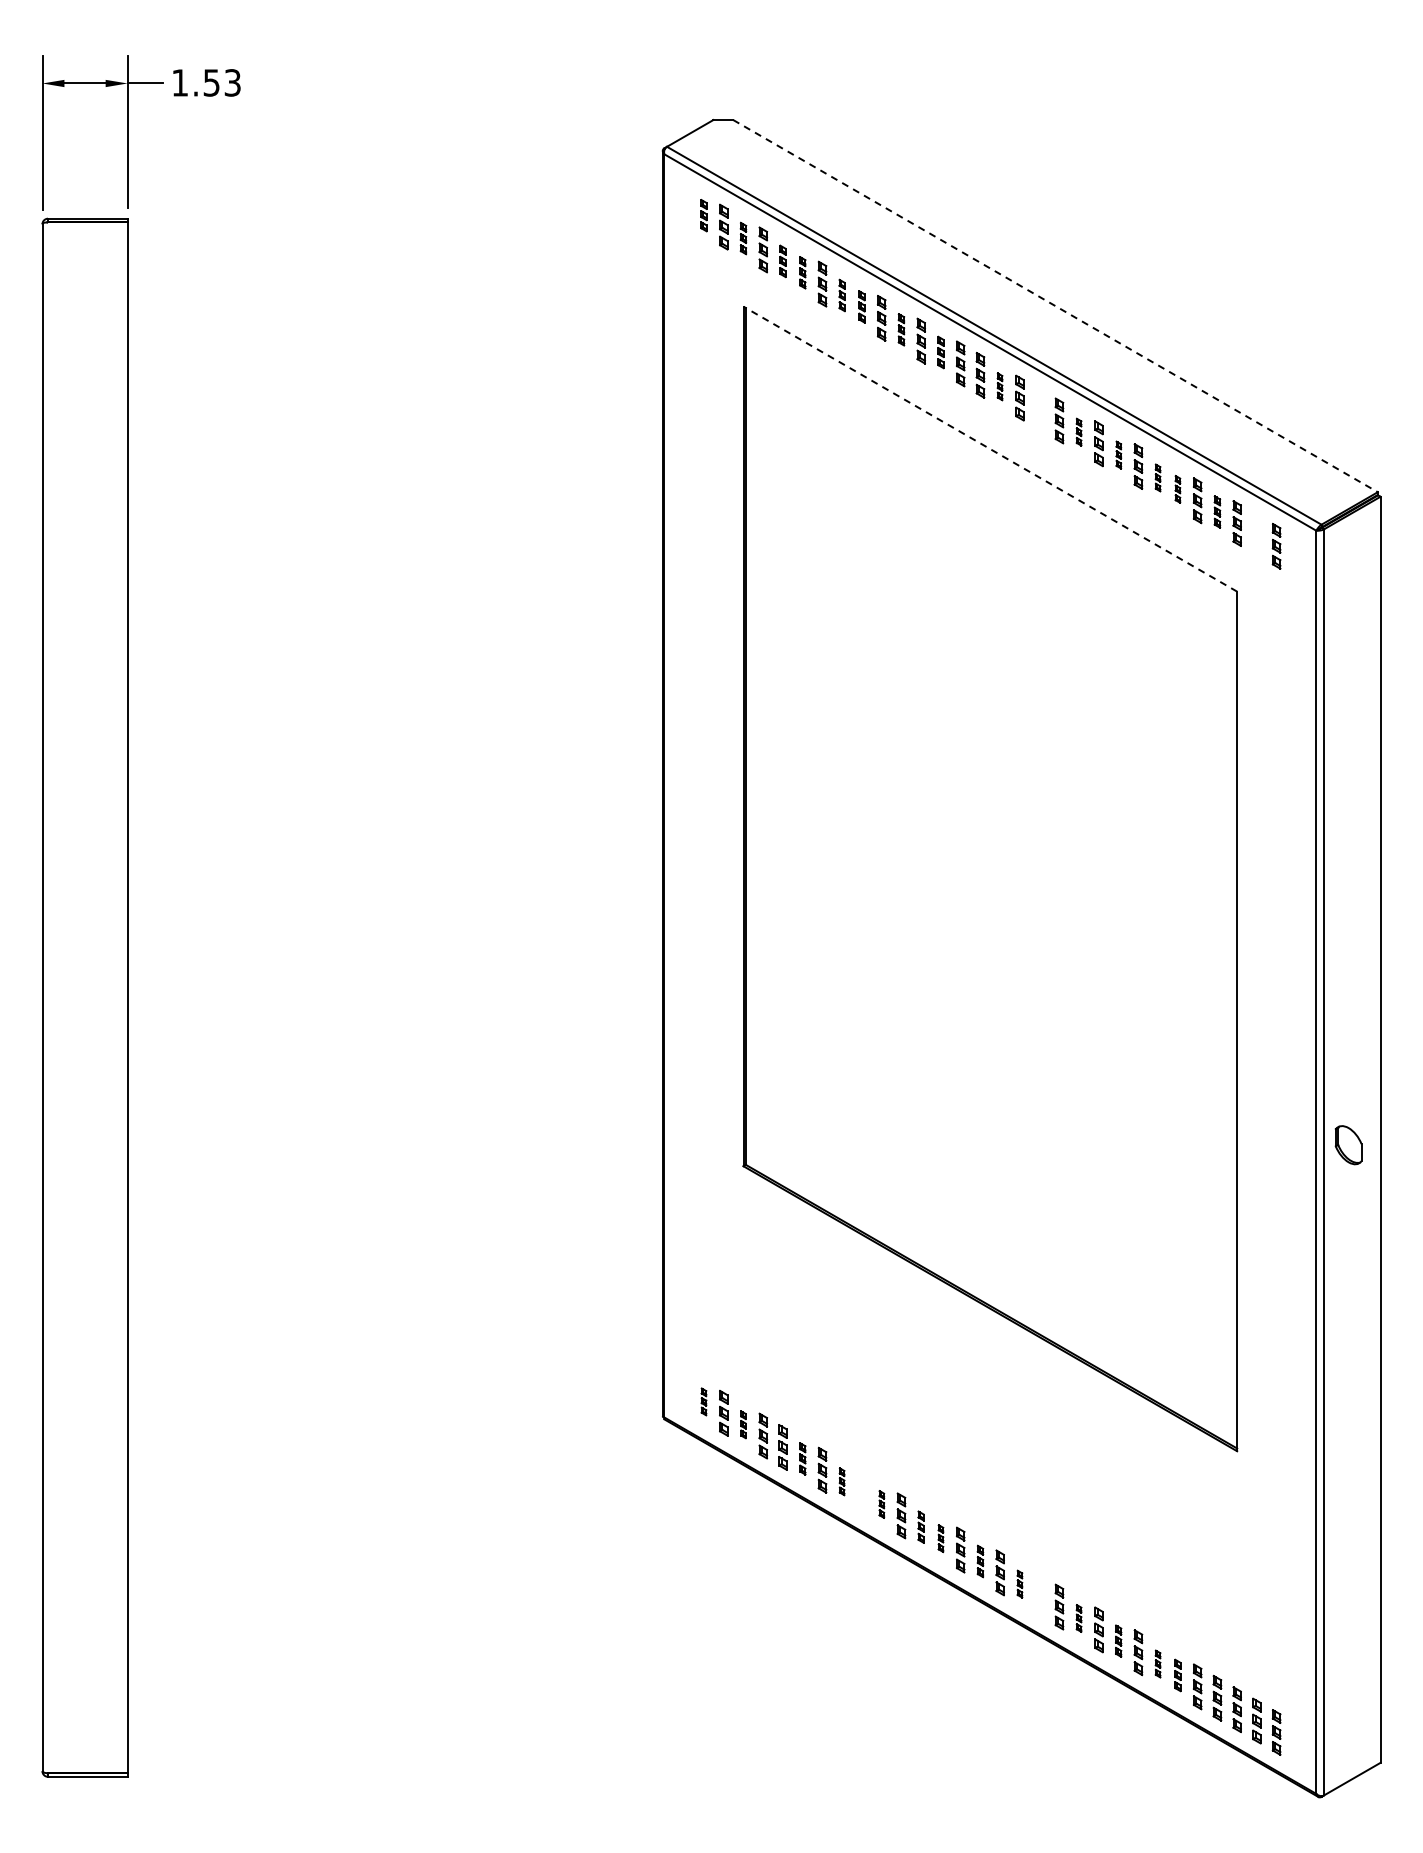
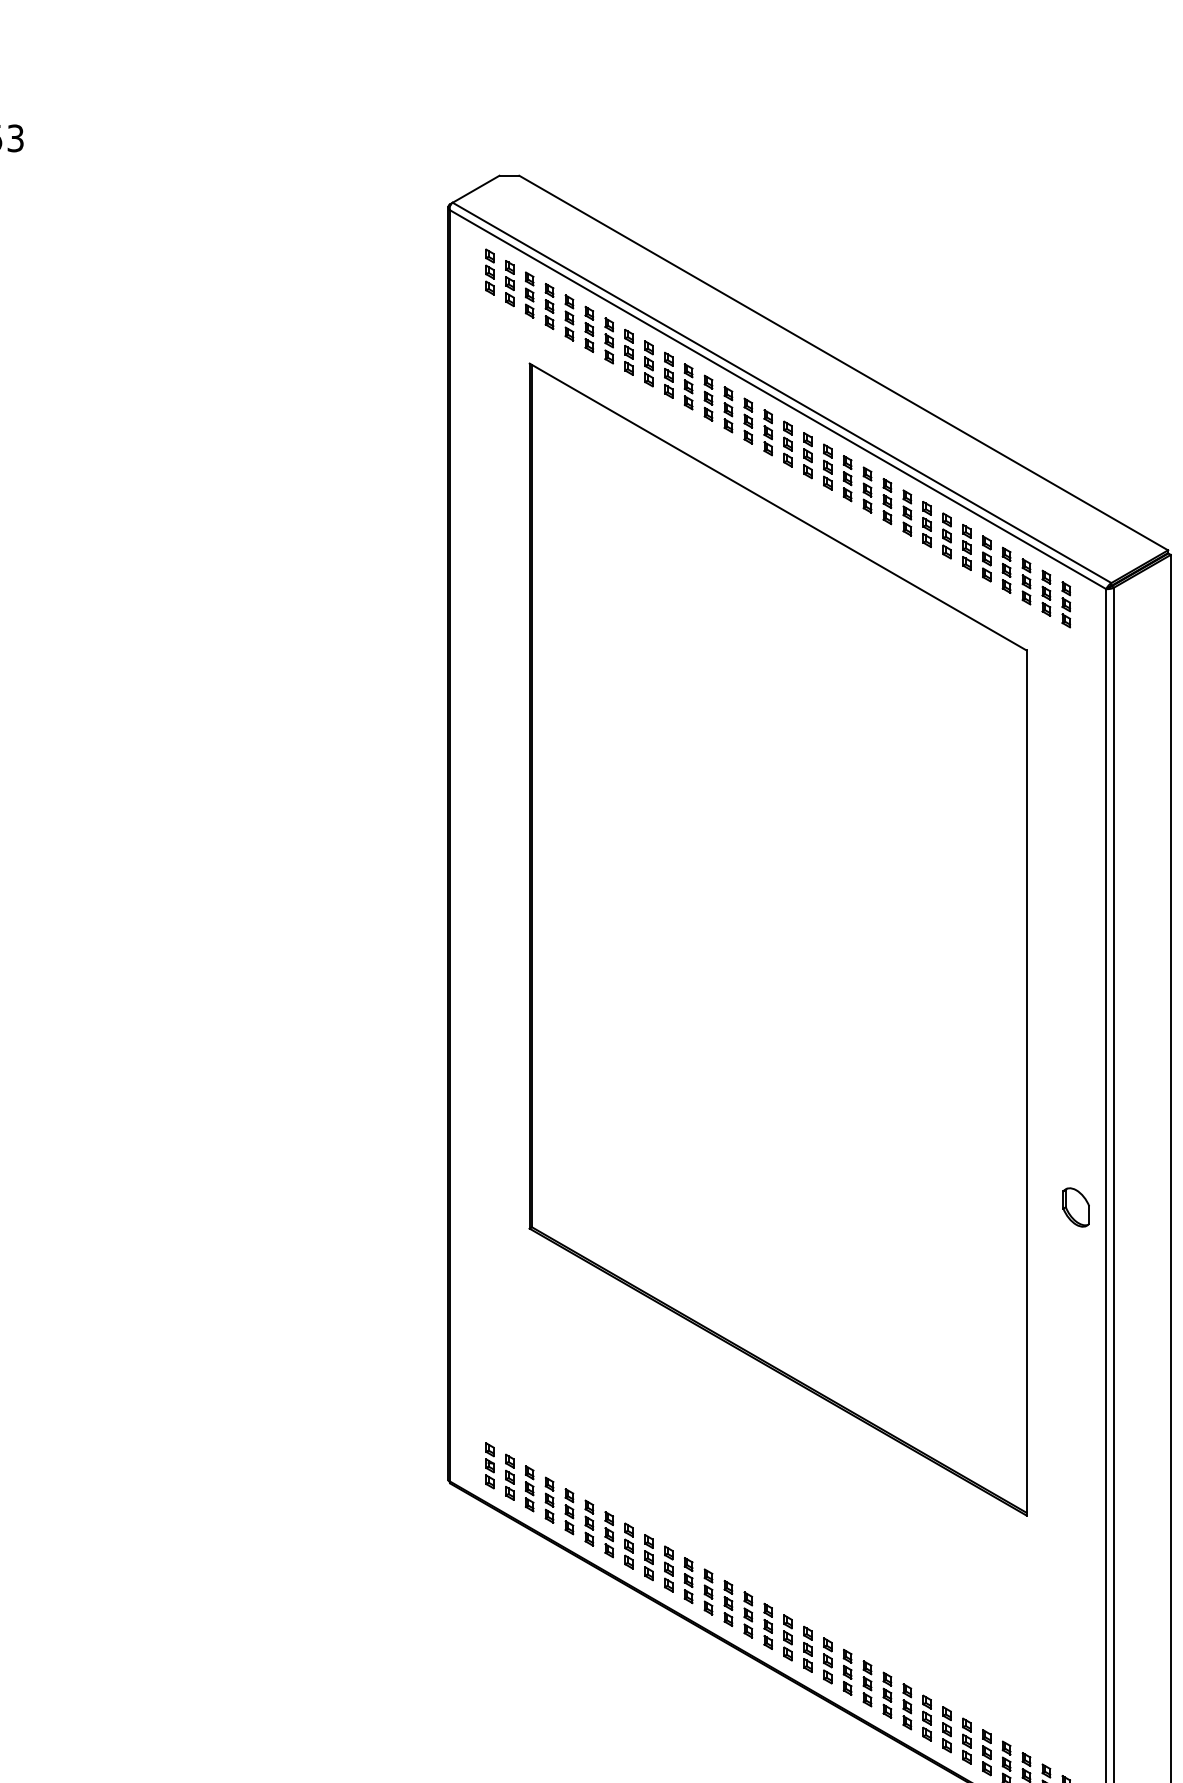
part: (703, 215) -> (489, 271), size x1.43
part: (743, 238) -> (529, 295), size x1.43
part: (782, 261) -> (568, 318), size x1.43
part: (802, 272) -> (589, 329), size x1.43
part: (841, 295) -> (628, 352), size x1.43
part: (861, 306) -> (648, 363), size x1.43
line: (1055, 306) -> (843, 363), dashed -> solid
part: (901, 329) -> (688, 386), size x1.43
part: (940, 352) -> (727, 409), size x1.43
part: (999, 386) -> (787, 443), size x1.67
part: (1039, 409) -> (827, 467), added
part: (1078, 431) -> (866, 489), size x1.67
line: (989, 448) -> (777, 506), dashed -> solid
part: (1118, 454) -> (907, 512), size x1.67
part: (1157, 477) -> (946, 535), size x1.67
part: (1177, 489) -> (966, 547), size x1.67
part: (1217, 511) -> (1006, 569), size x1.43
part: (1256, 534) -> (1045, 592), added
part: (1348, 1145) -> (1076, 1207), moved
part: (703, 1401) -> (489, 1465), size x1.67
part: (743, 1424) -> (529, 1488), size x1.67
part: (802, 1458) -> (589, 1522), size x1.43
part: (841, 1481) -> (628, 1545), size x1.67
part: (861, 1492) -> (648, 1557), added
part: (881, 1504) -> (668, 1569), size x1.67
part: (920, 1526) -> (707, 1591), size x1.43
part: (940, 1538) -> (727, 1603), size x1.67
part: (980, 1561) -> (768, 1626), size x1.43
part: (1019, 1583) -> (807, 1648), size x1.67
part: (1039, 1595) -> (827, 1660), added
part: (1078, 1618) -> (866, 1683), size x1.67
part: (1118, 1640) -> (907, 1705), size x1.43
part: (1157, 1663) -> (946, 1729), size x1.67
part: (1177, 1675) -> (966, 1741), size x1.43

